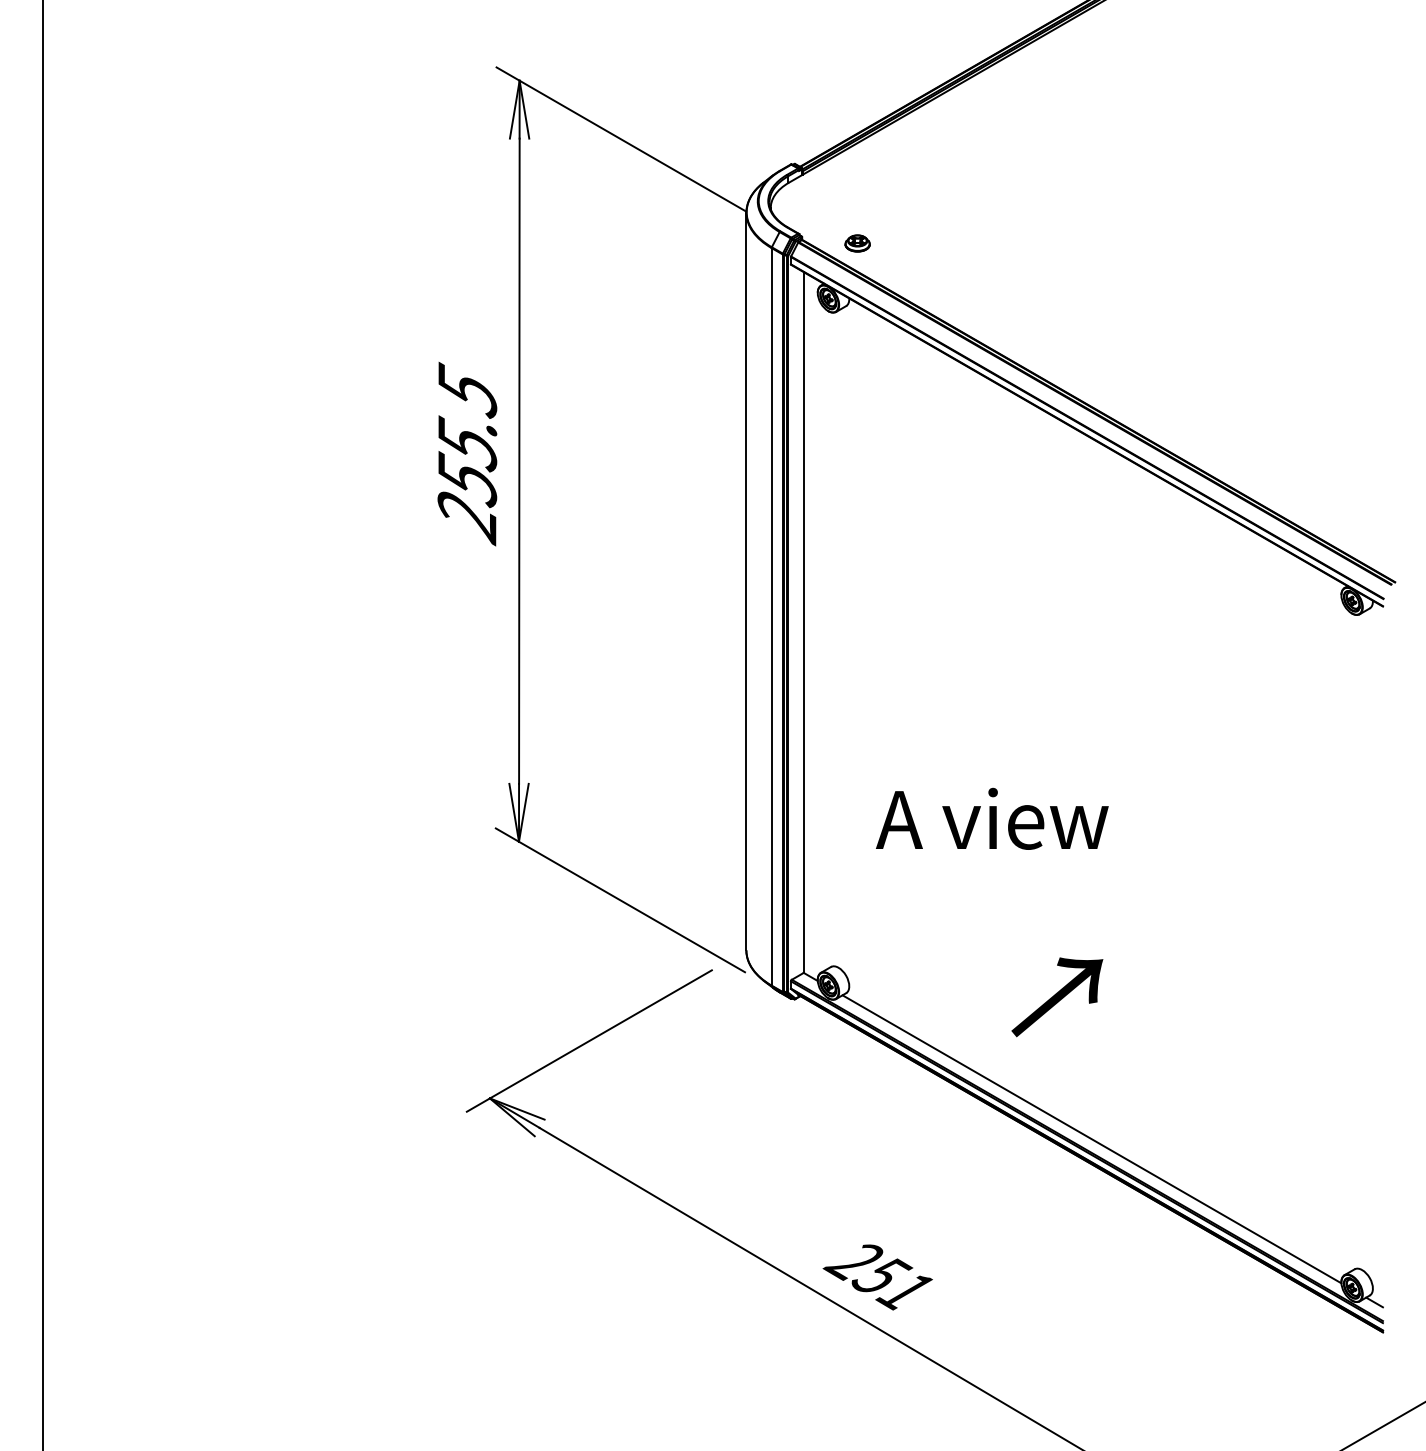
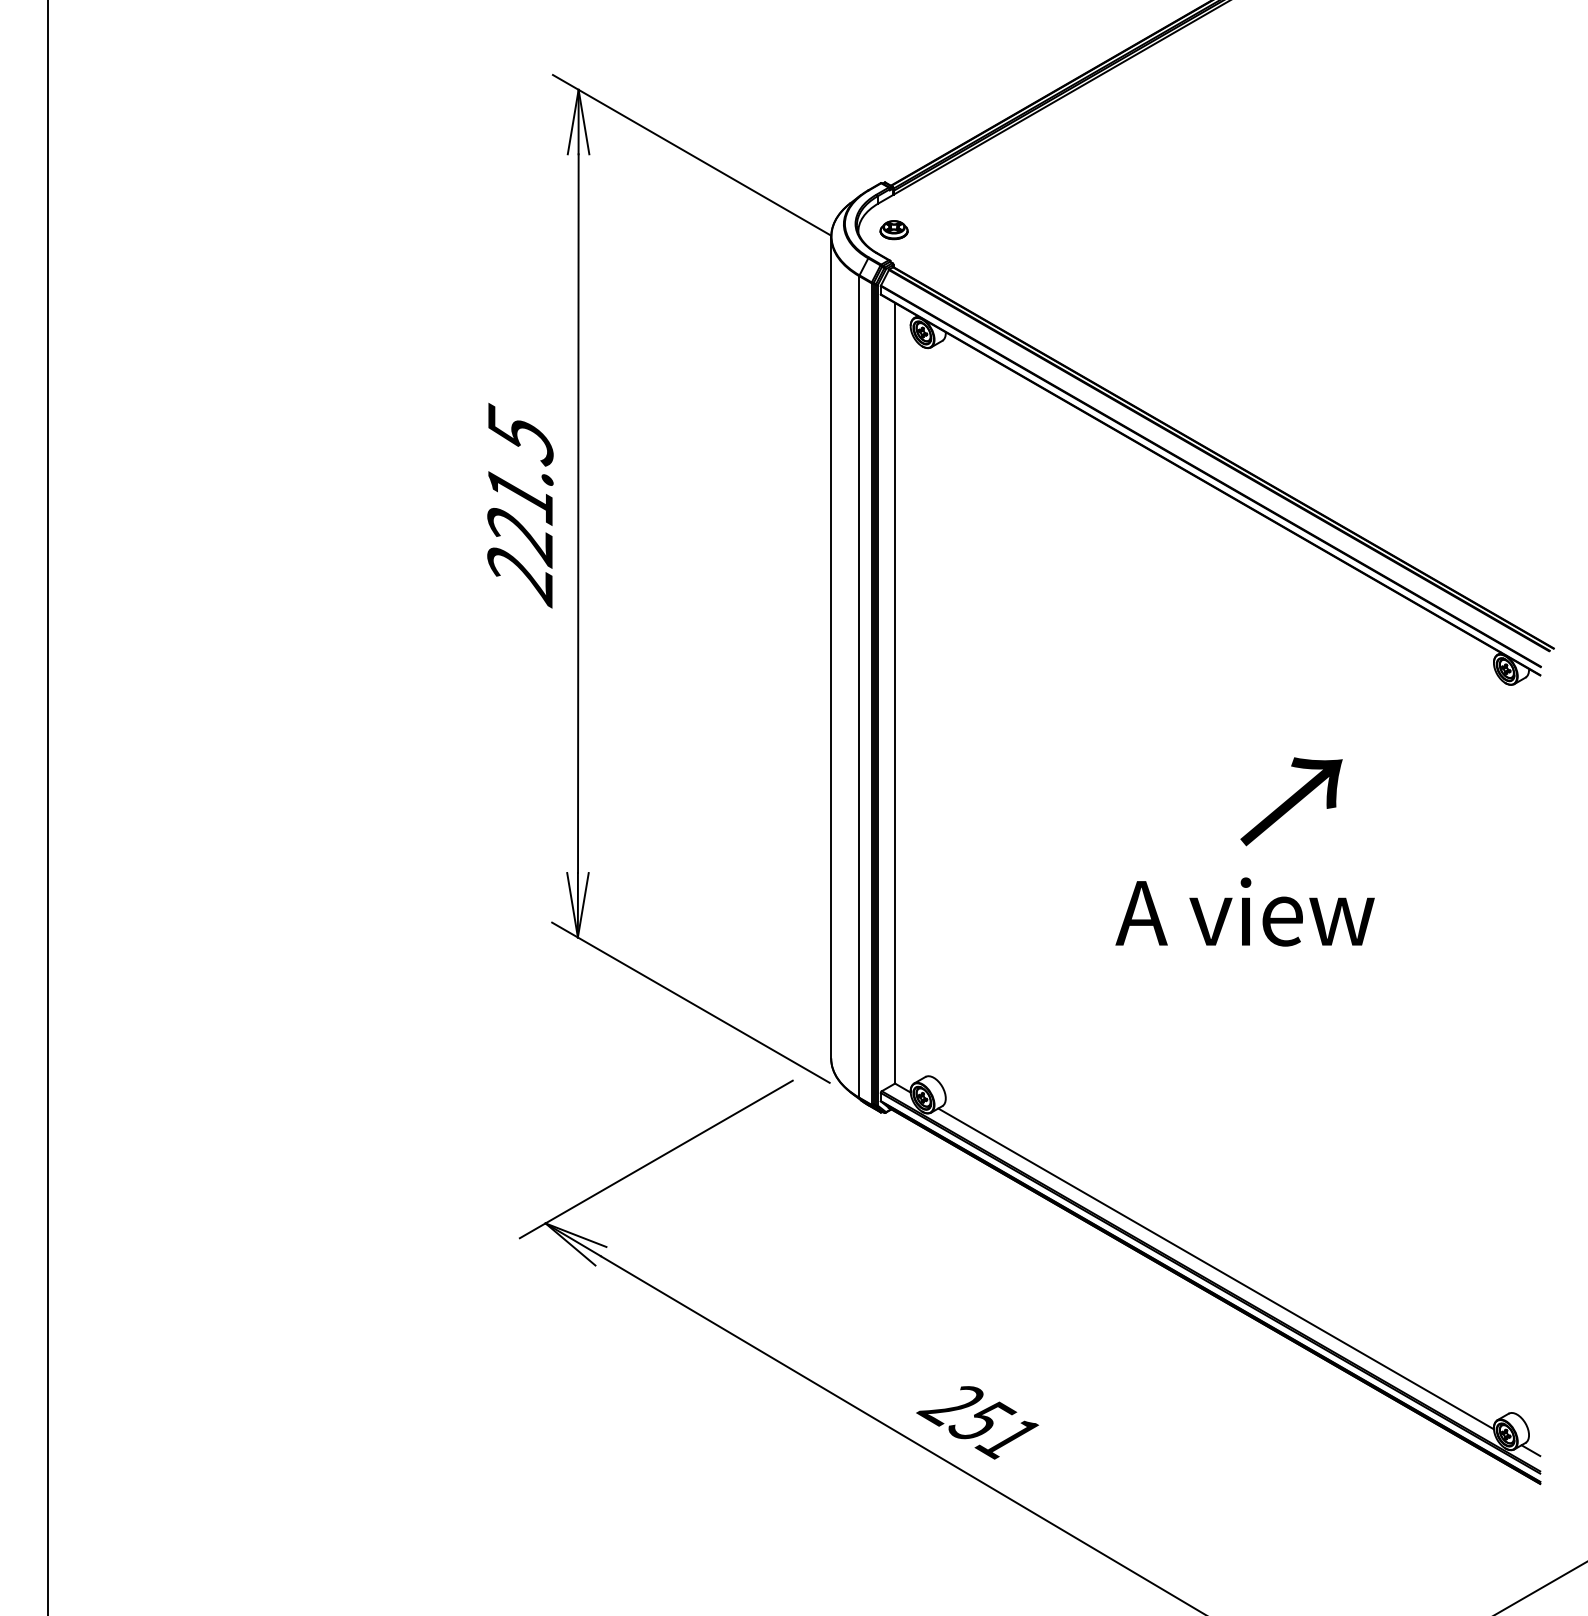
part: (857, 243) -> (893, 230), moved
text: (467, 462) -> (520, 515), 255.5 -> 221.5
text: (991, 818) -> (1244, 911), moved
text: (1057, 997) -> (1291, 801), moved

